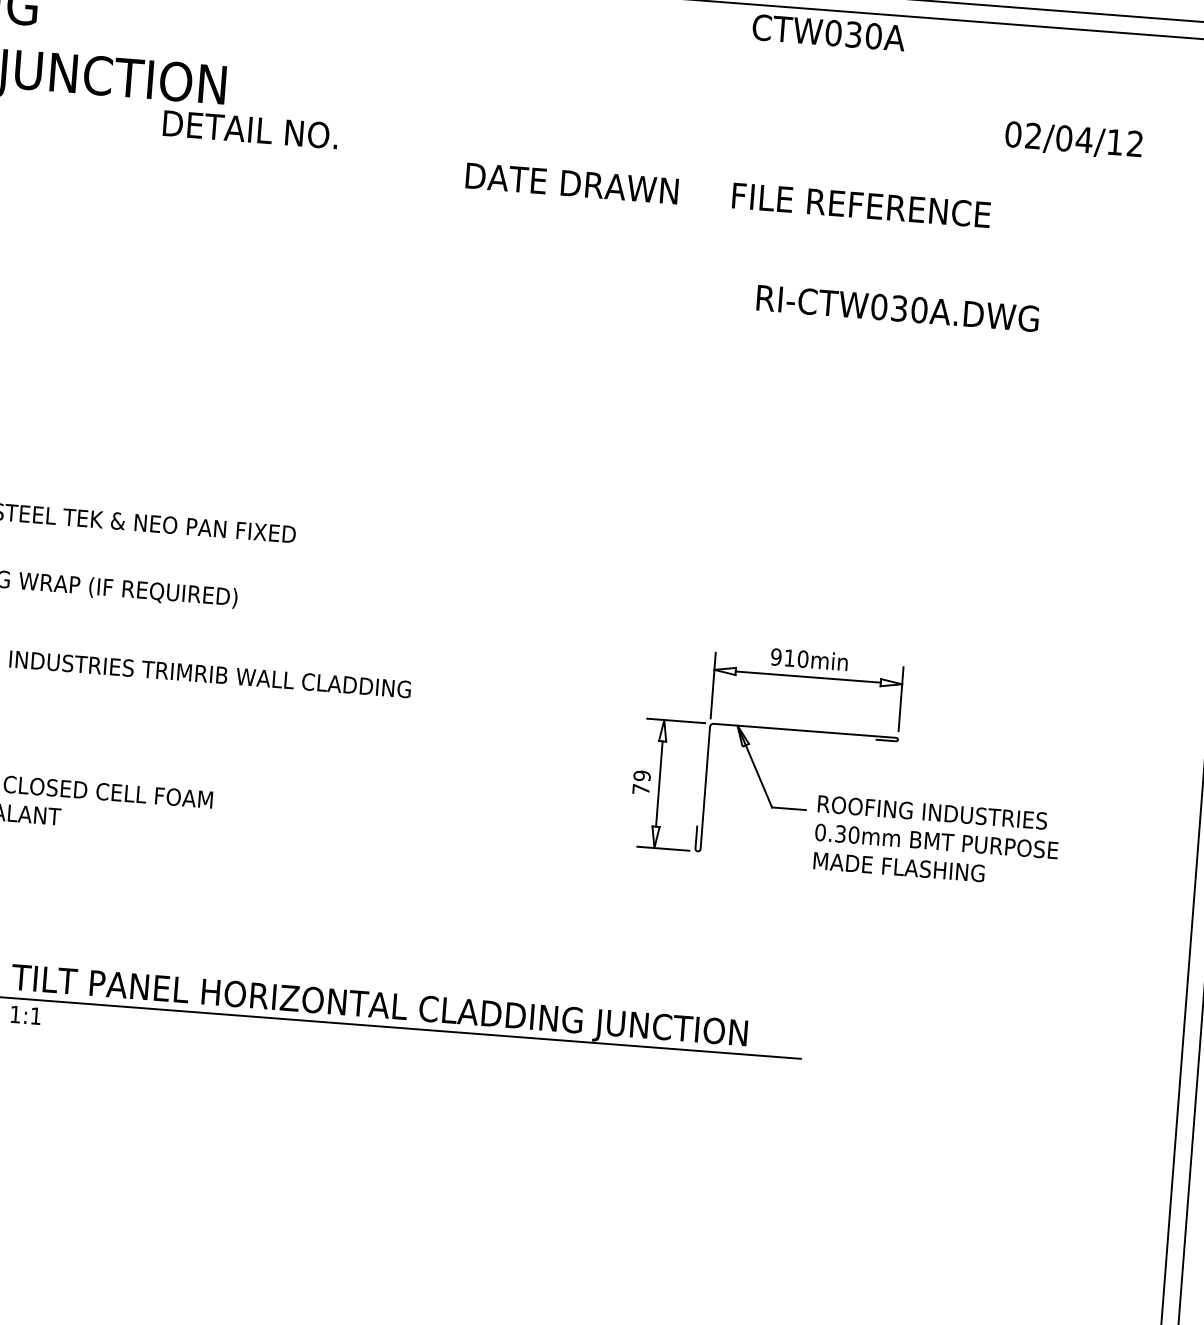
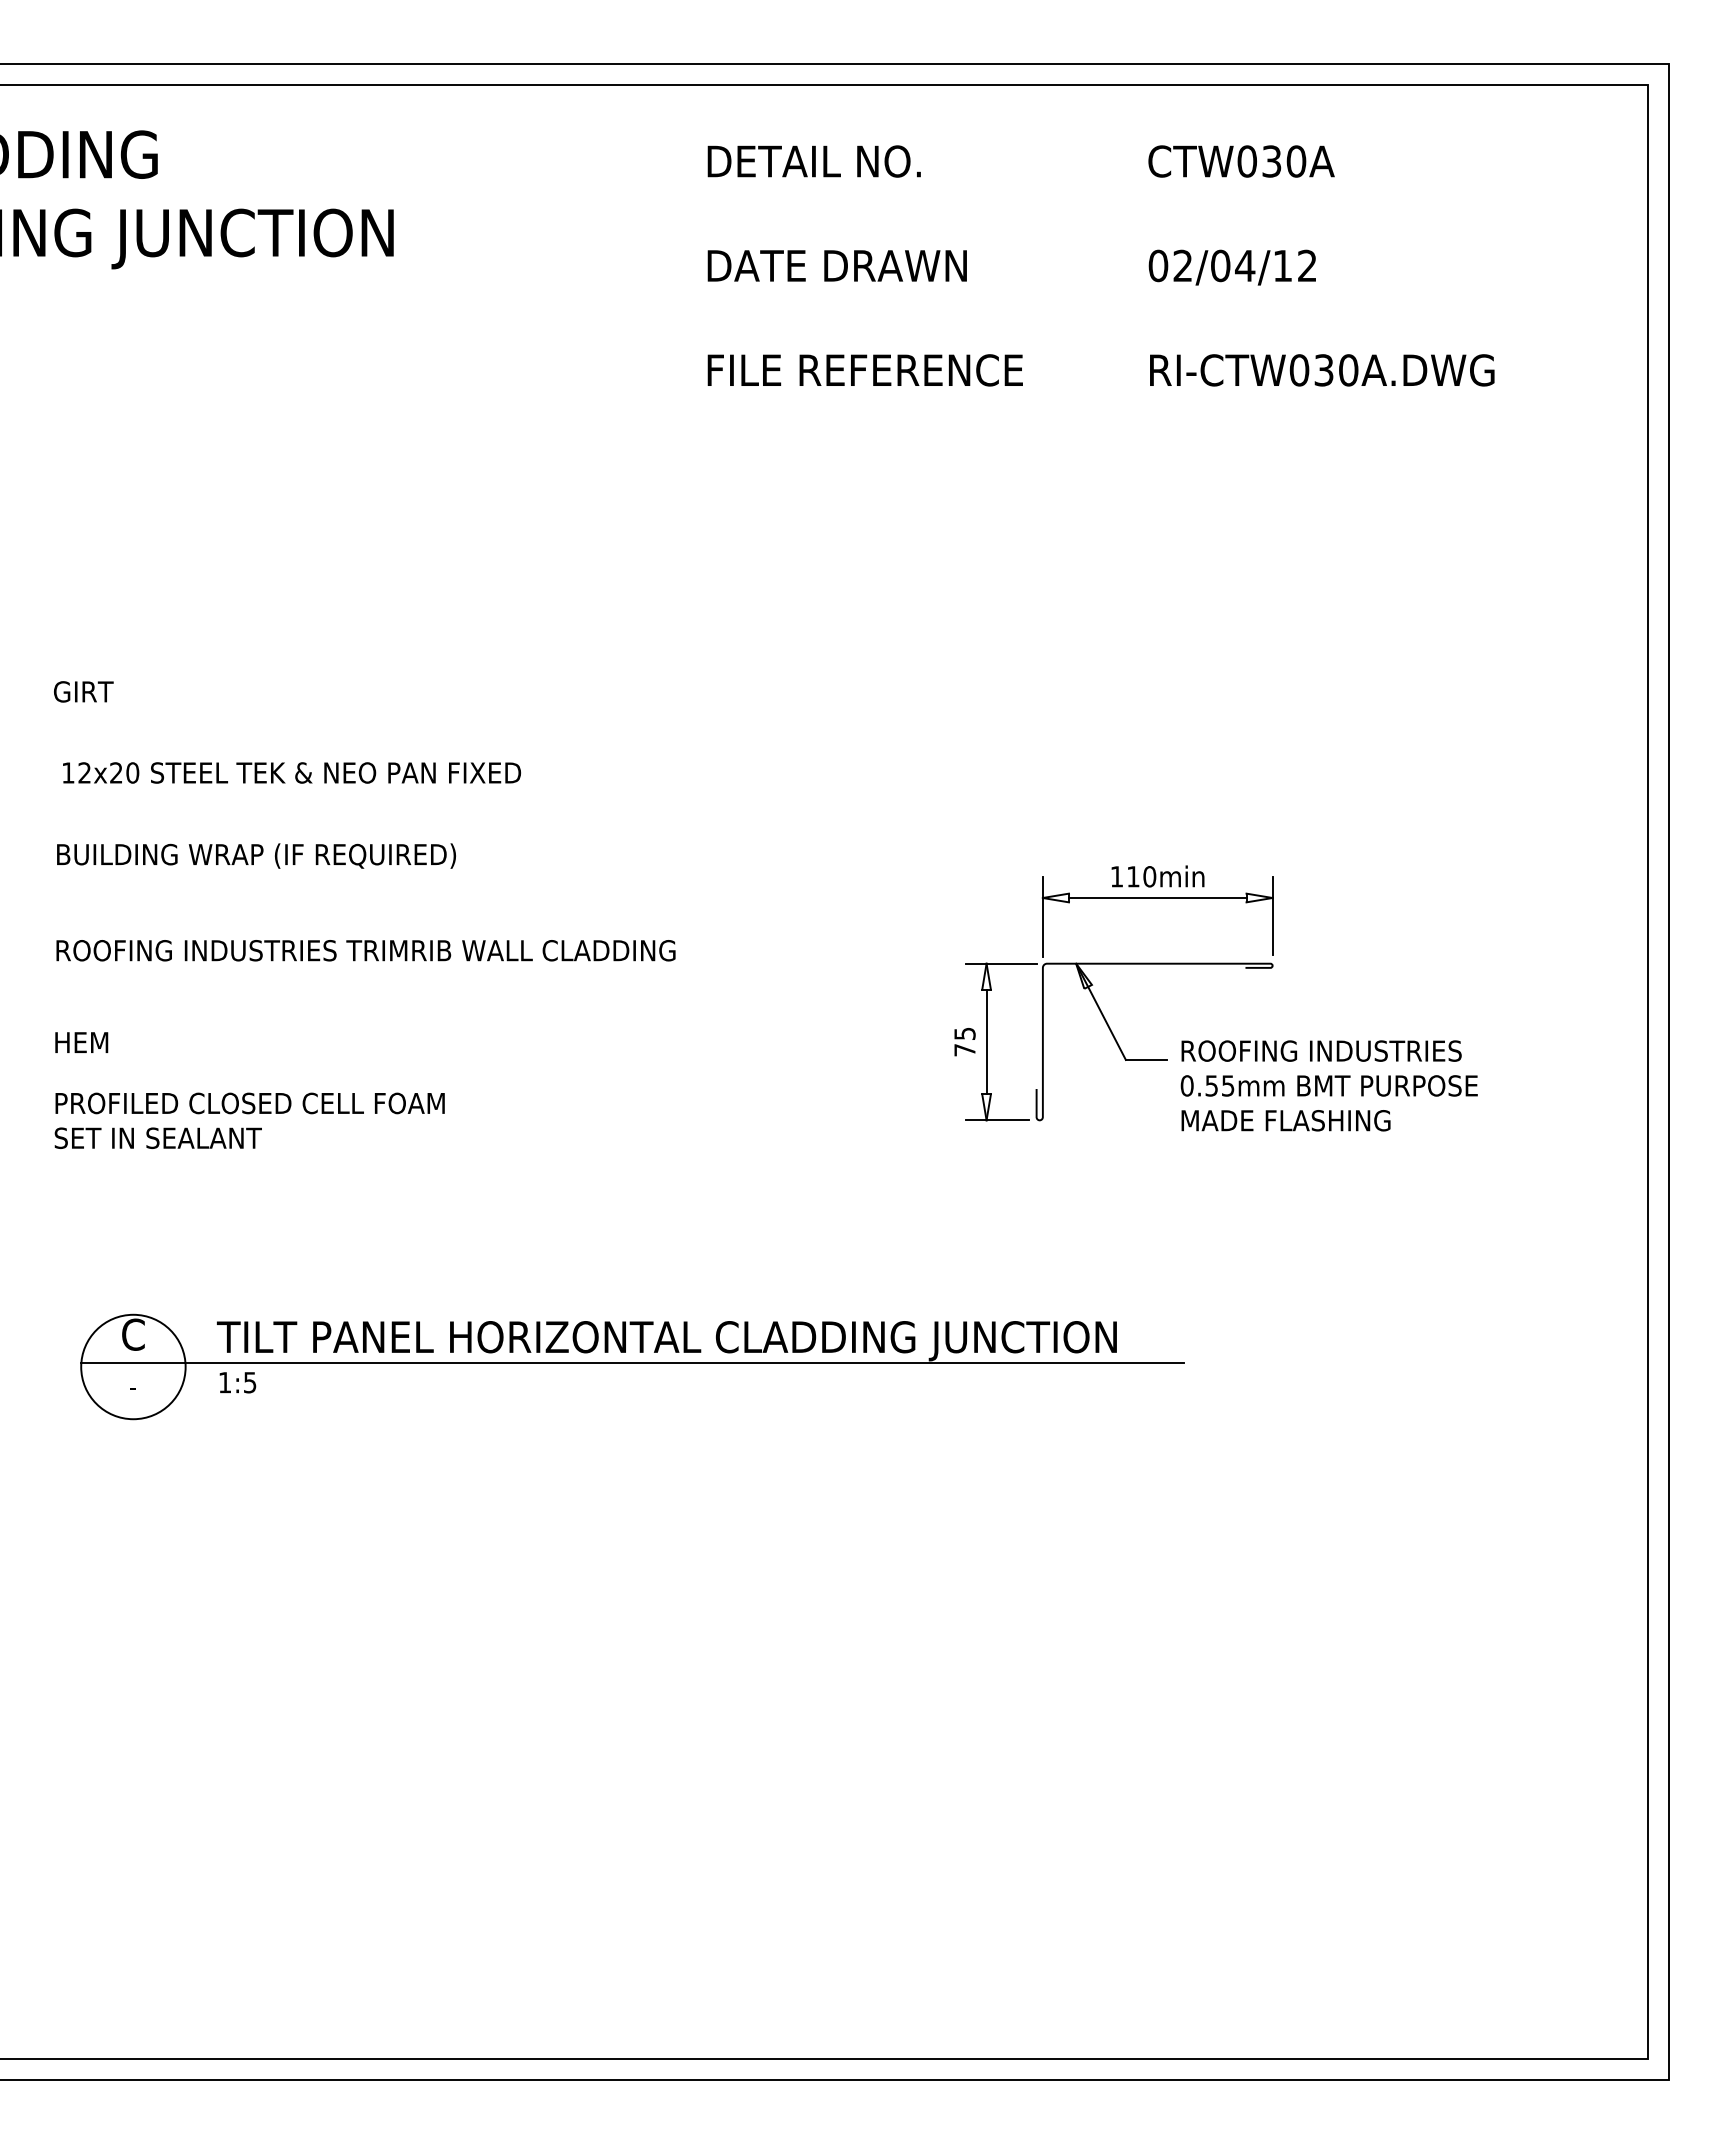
text: (828, 32) -> (1241, 161), moved
text: (250, 129) -> (813, 161), moved
text: (1073, 140) -> (1231, 267), moved
text: (571, 183) -> (836, 265), moved
text: (860, 205) -> (864, 370), moved
text: (898, 308) -> (1322, 370), moved
text: (775, 656) -> (1116, 876), 910min -> 110min
text: (641, 775) -> (964, 1033), 79 -> 75
text: (847, 834) -> (1220, 1085), 0.30mm -> 0.55mm
text: (36, 1016) -> (250, 1382), 1:1 -> 1:5

